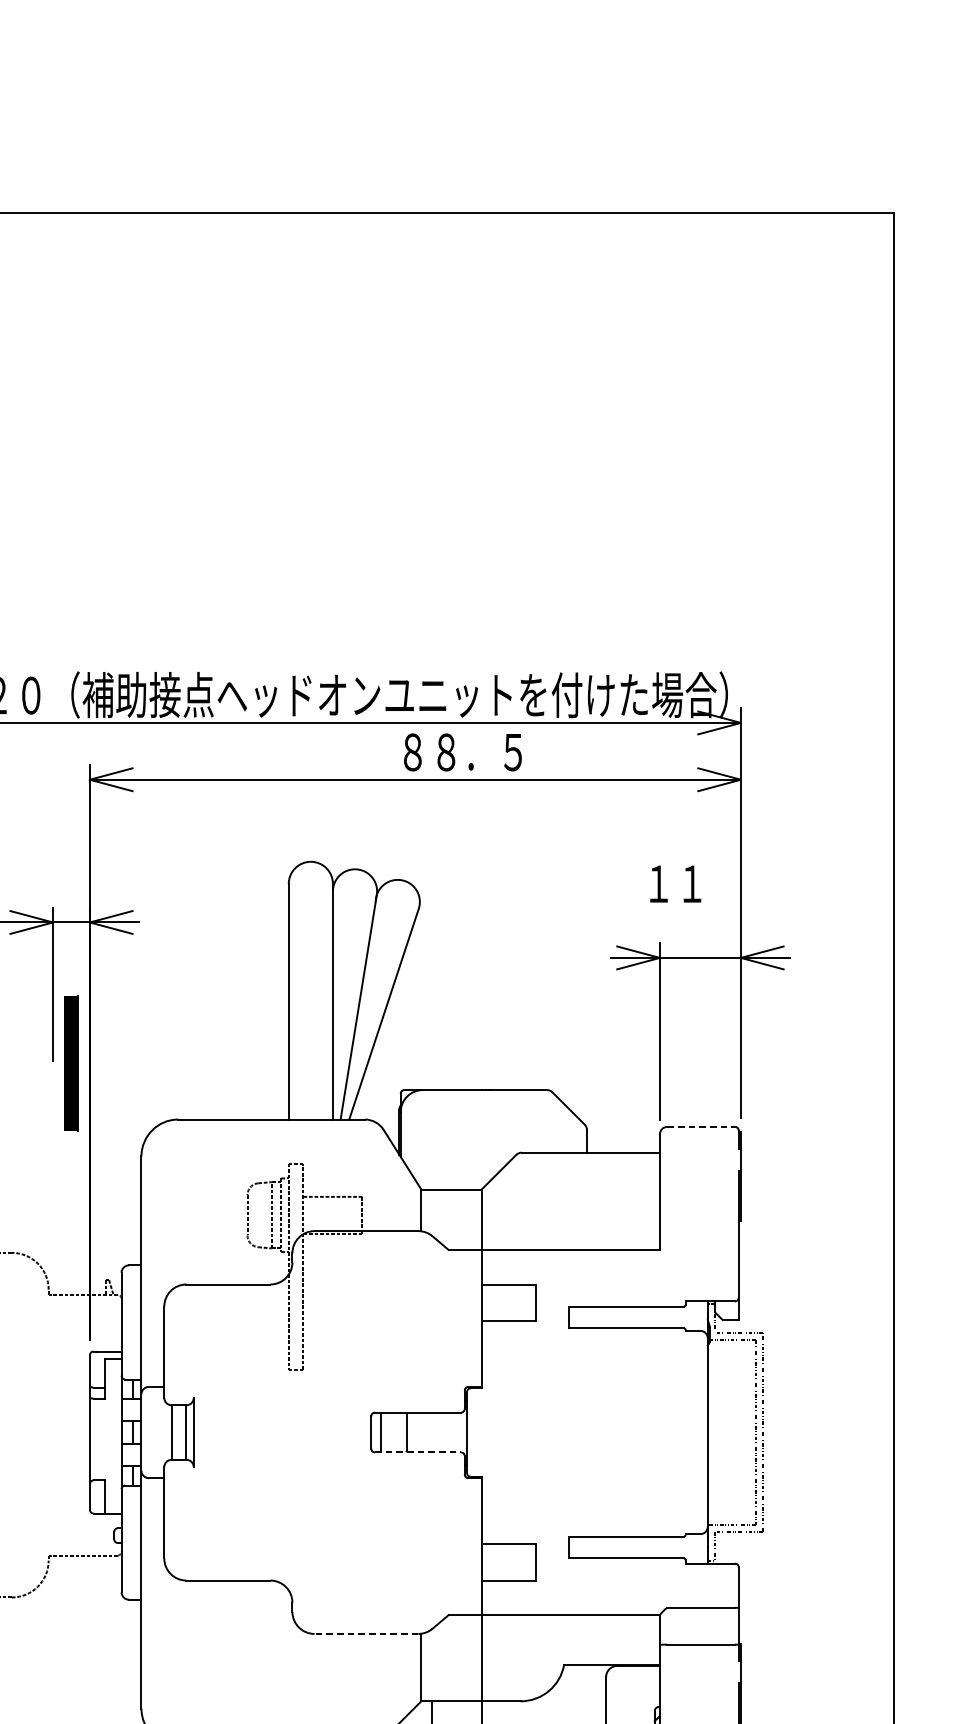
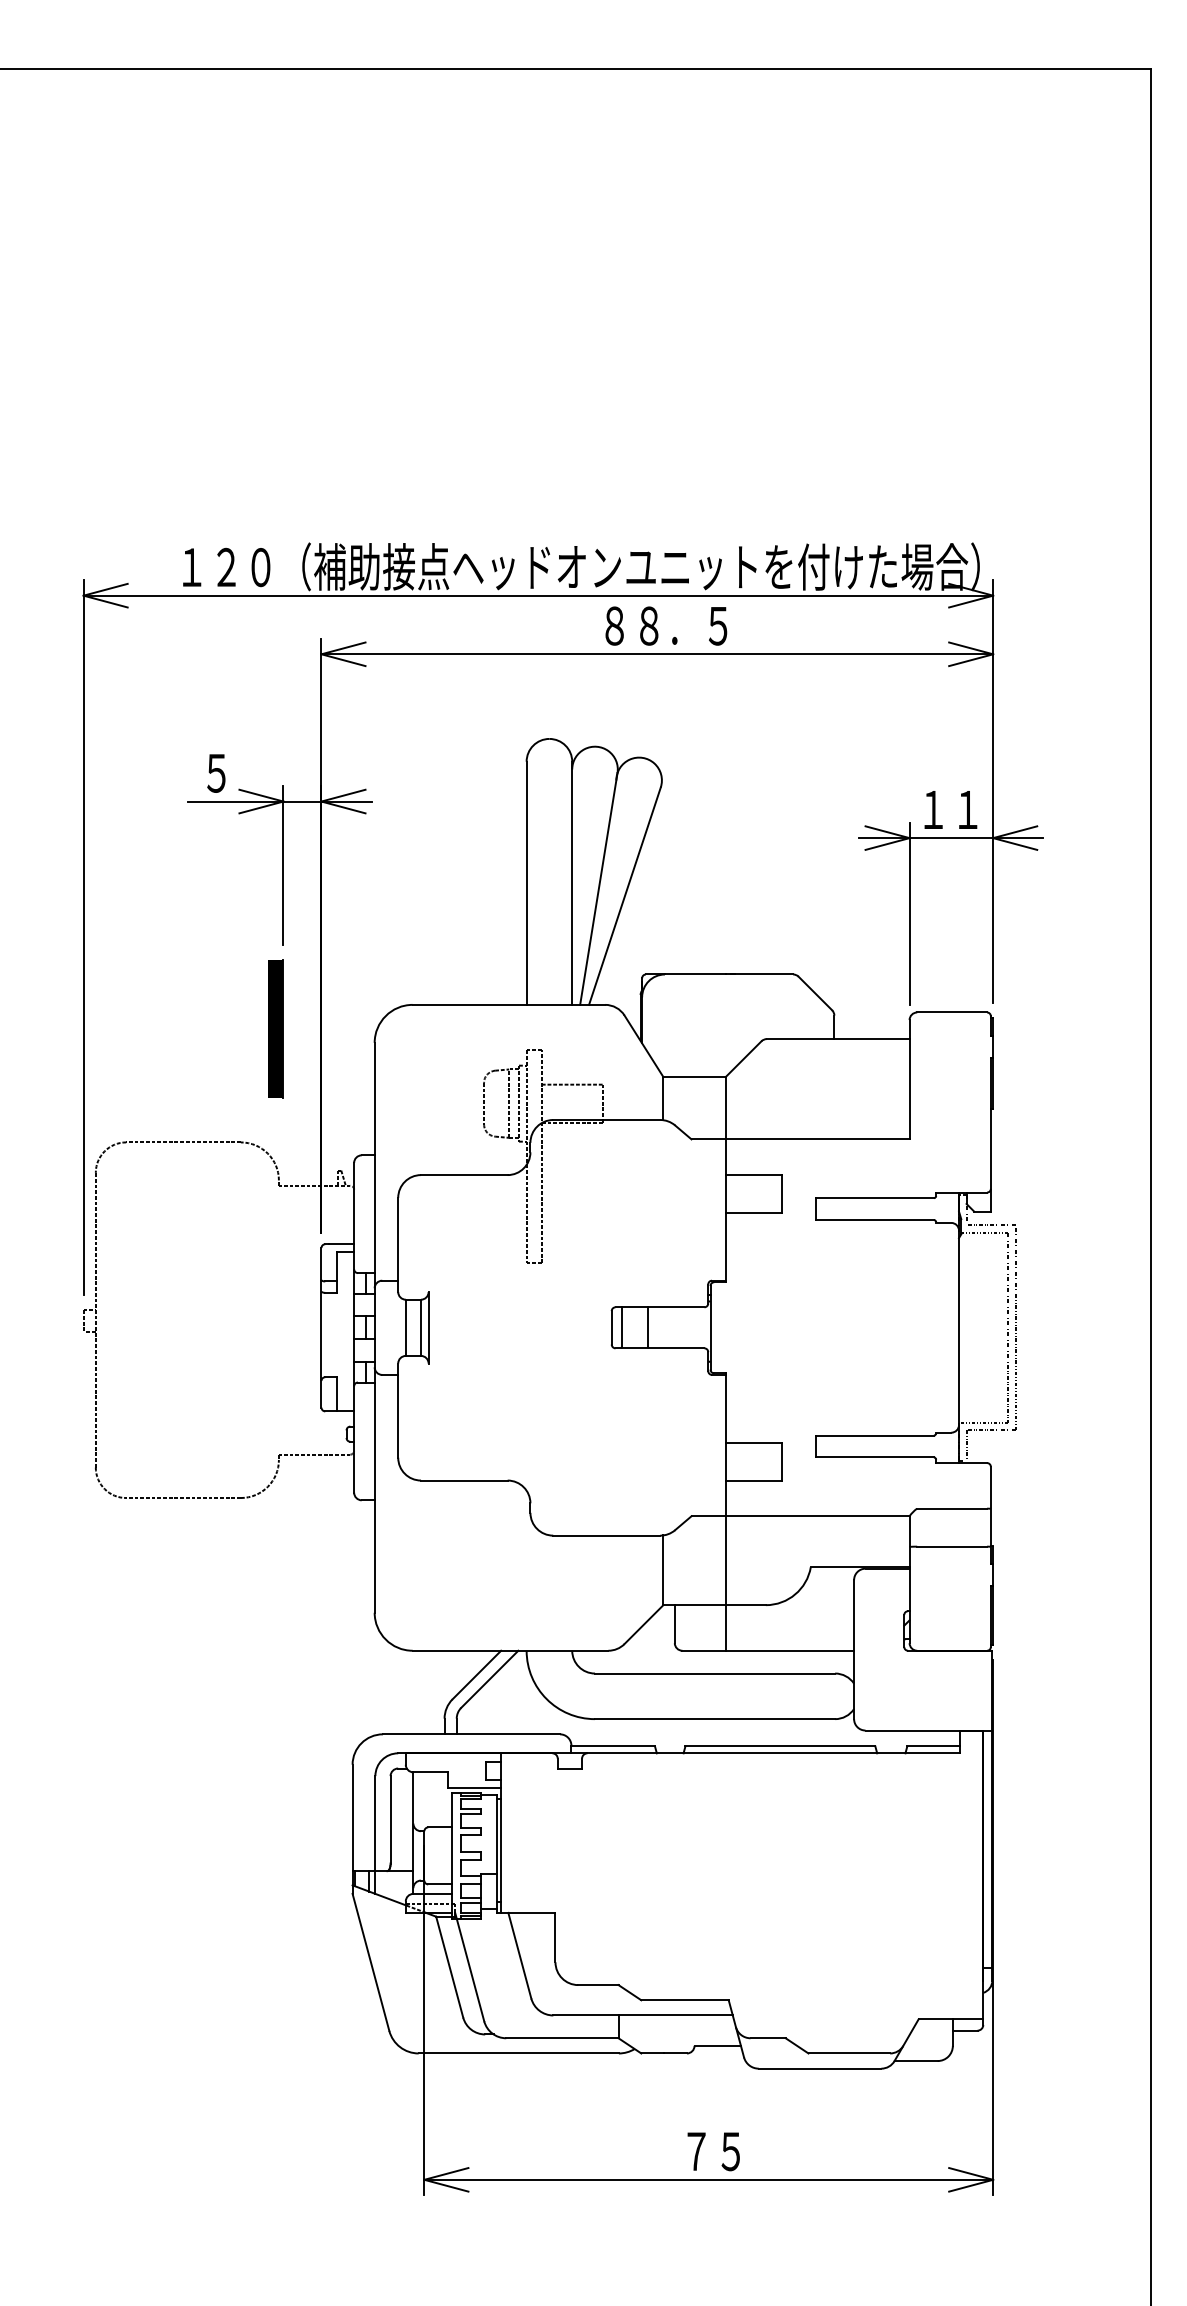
text: (463, 751) -> (666, 625), moved
text: (675, 883) -> (950, 809), moved
part: (70, 1062) -> (275, 1028), moved
line: (701, 1126) -> (952, 1012), dashed -> solid
line: (418, 1452) -> (660, 1348), dashed -> solid
line: (366, 1633) -> (606, 1535), dashed -> solid

